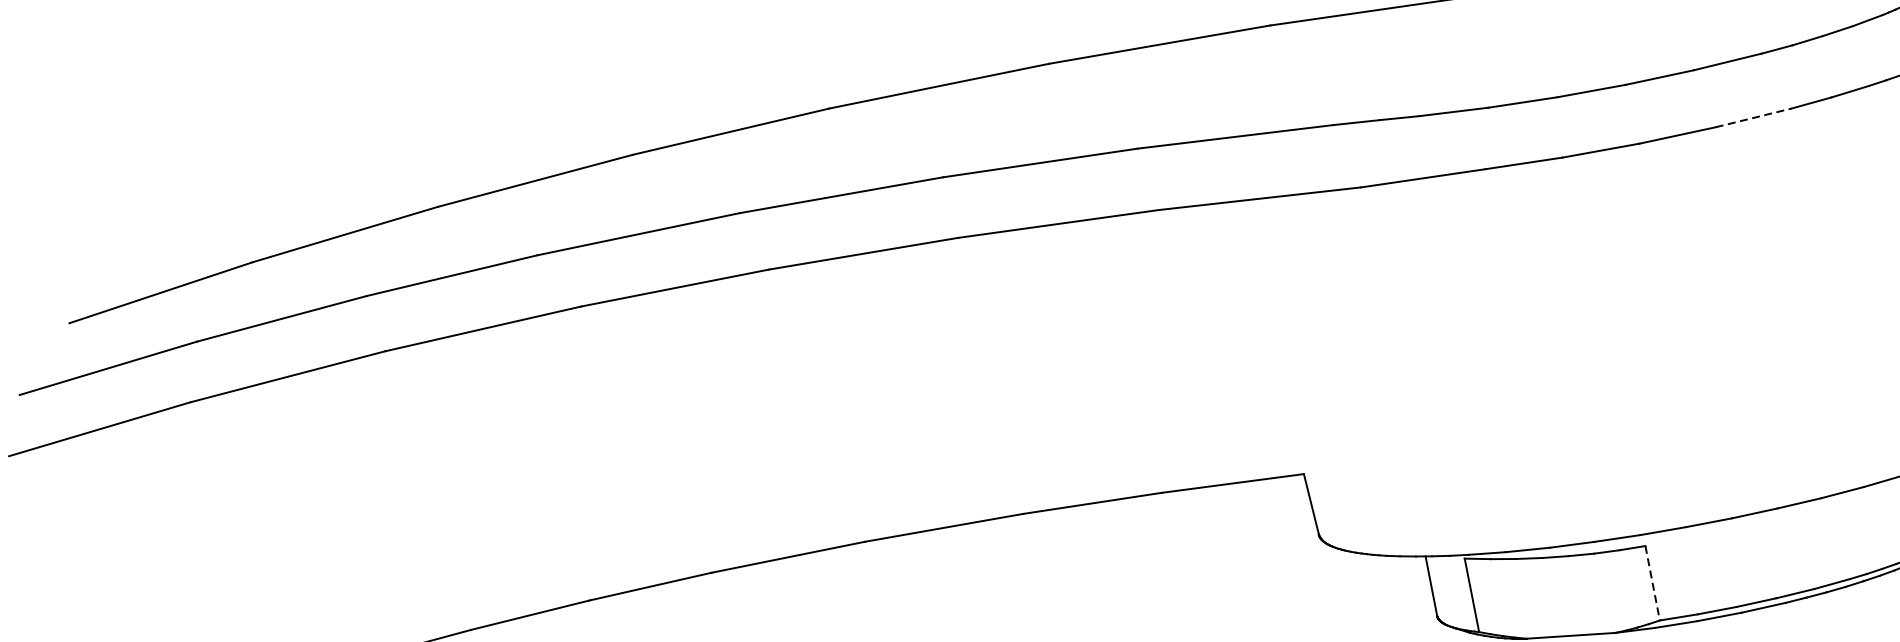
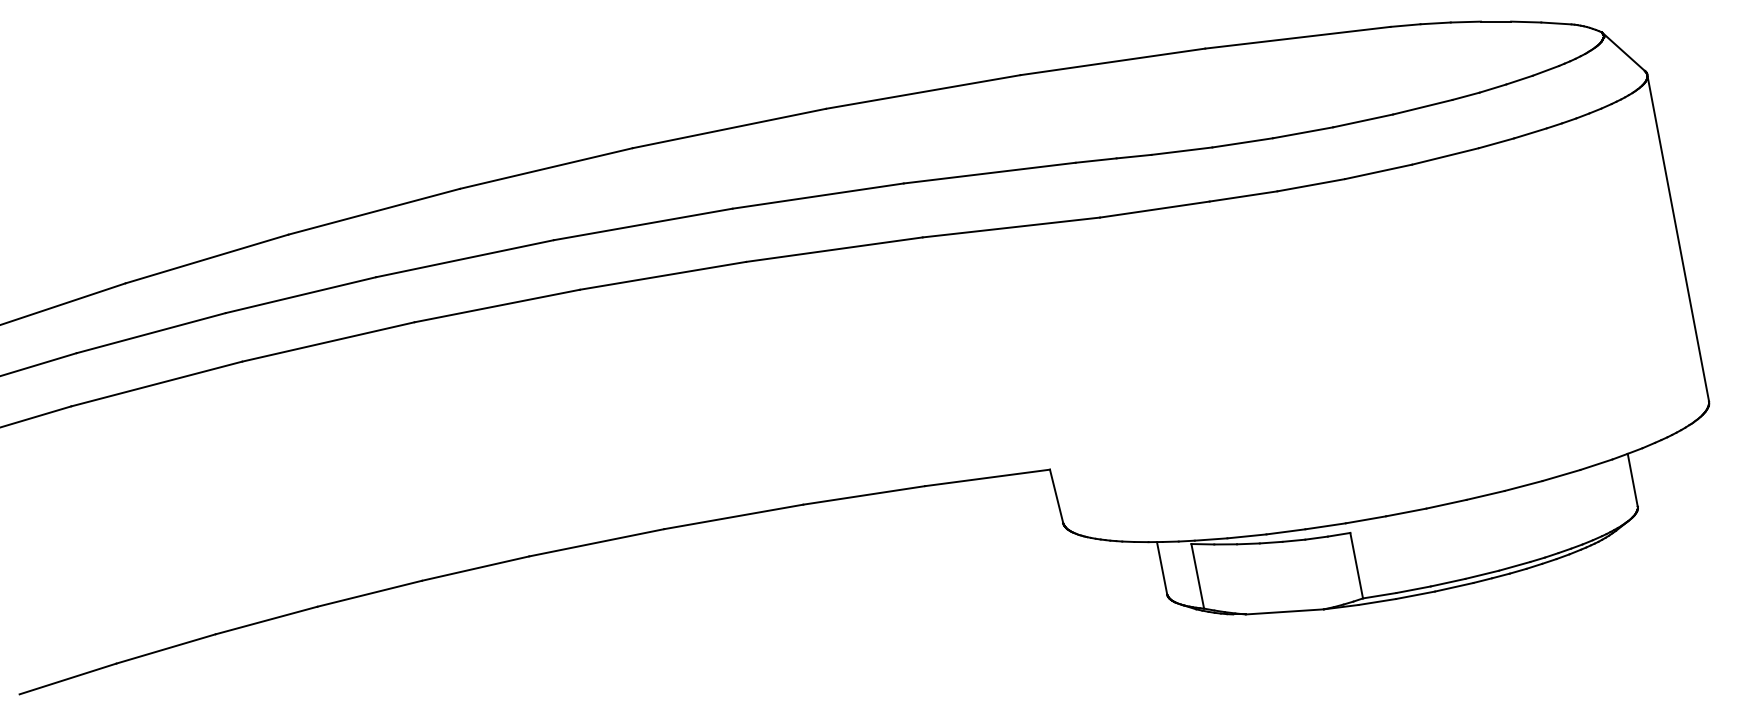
line: (1754, 117) -> (1446, 156), dashed -> solid
line: (1652, 584) -> (1356, 566), dashed -> solid

